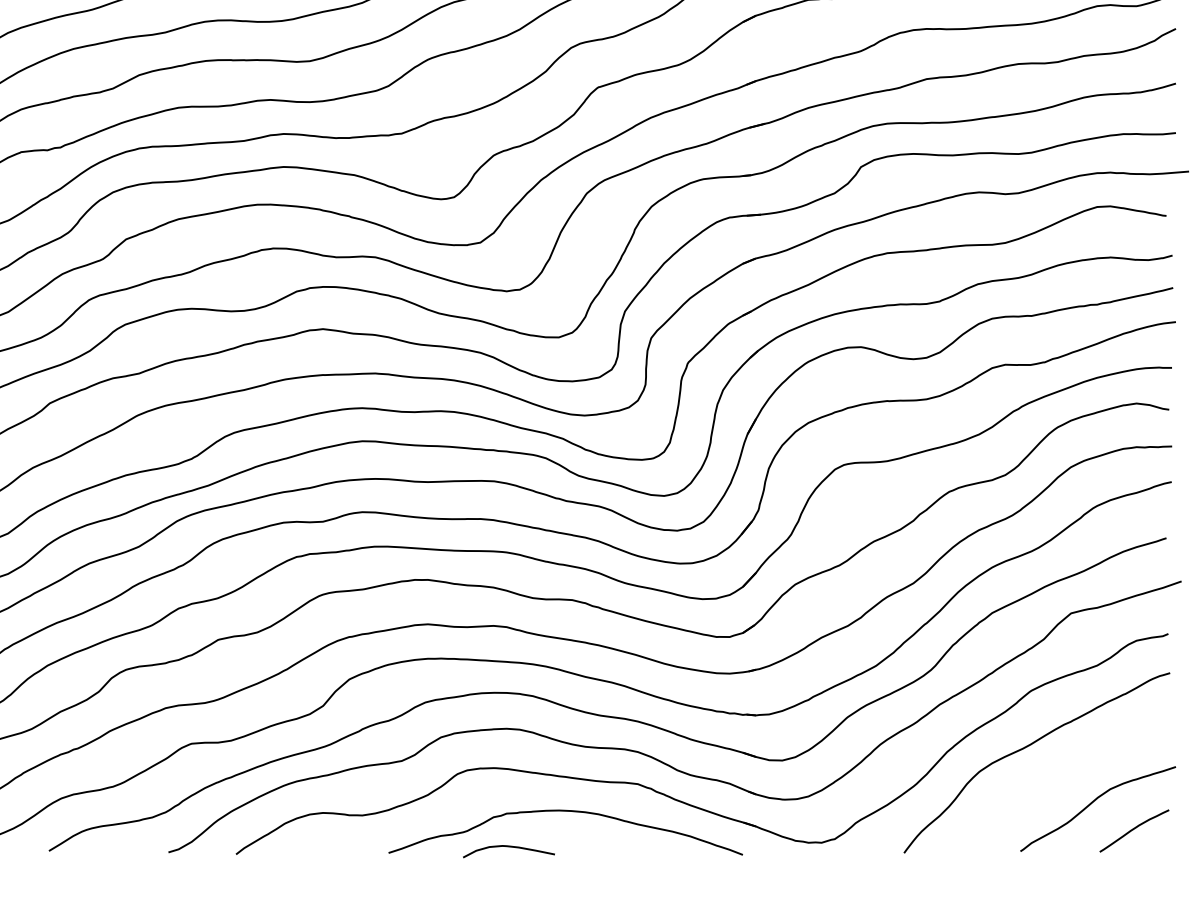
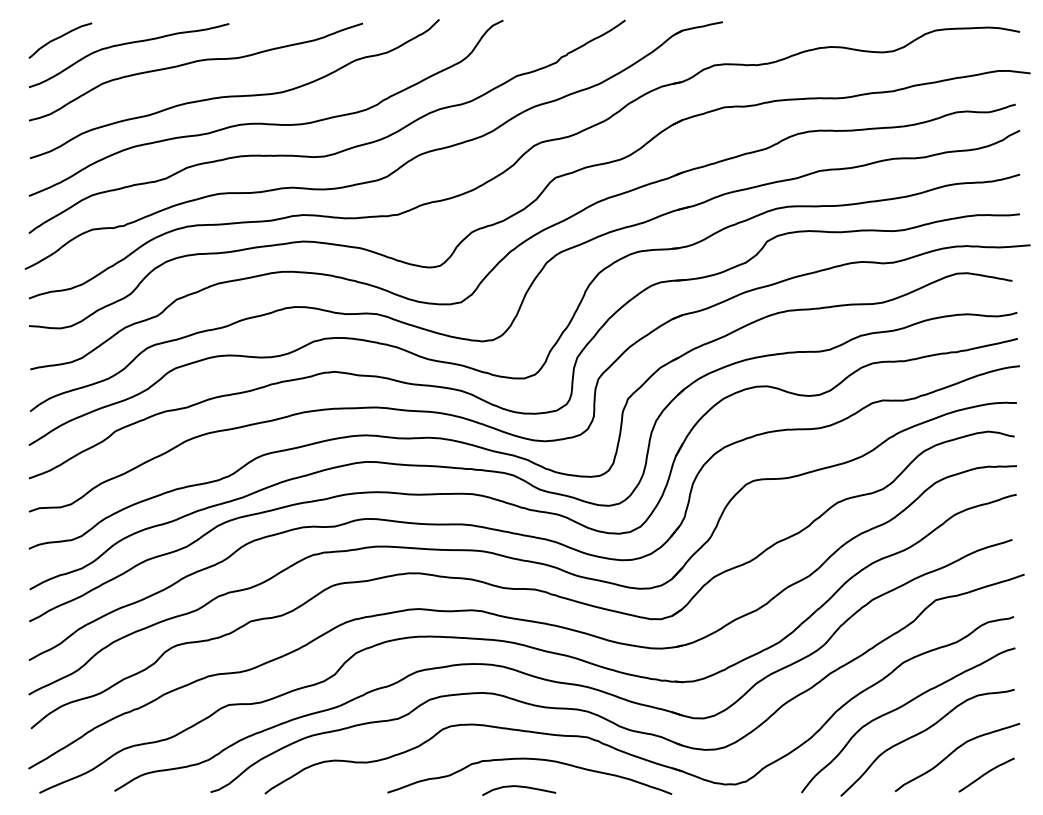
curve: (1055, 778) -> (923, 732), added
curve: (509, 847) -> (519, 787), moved

